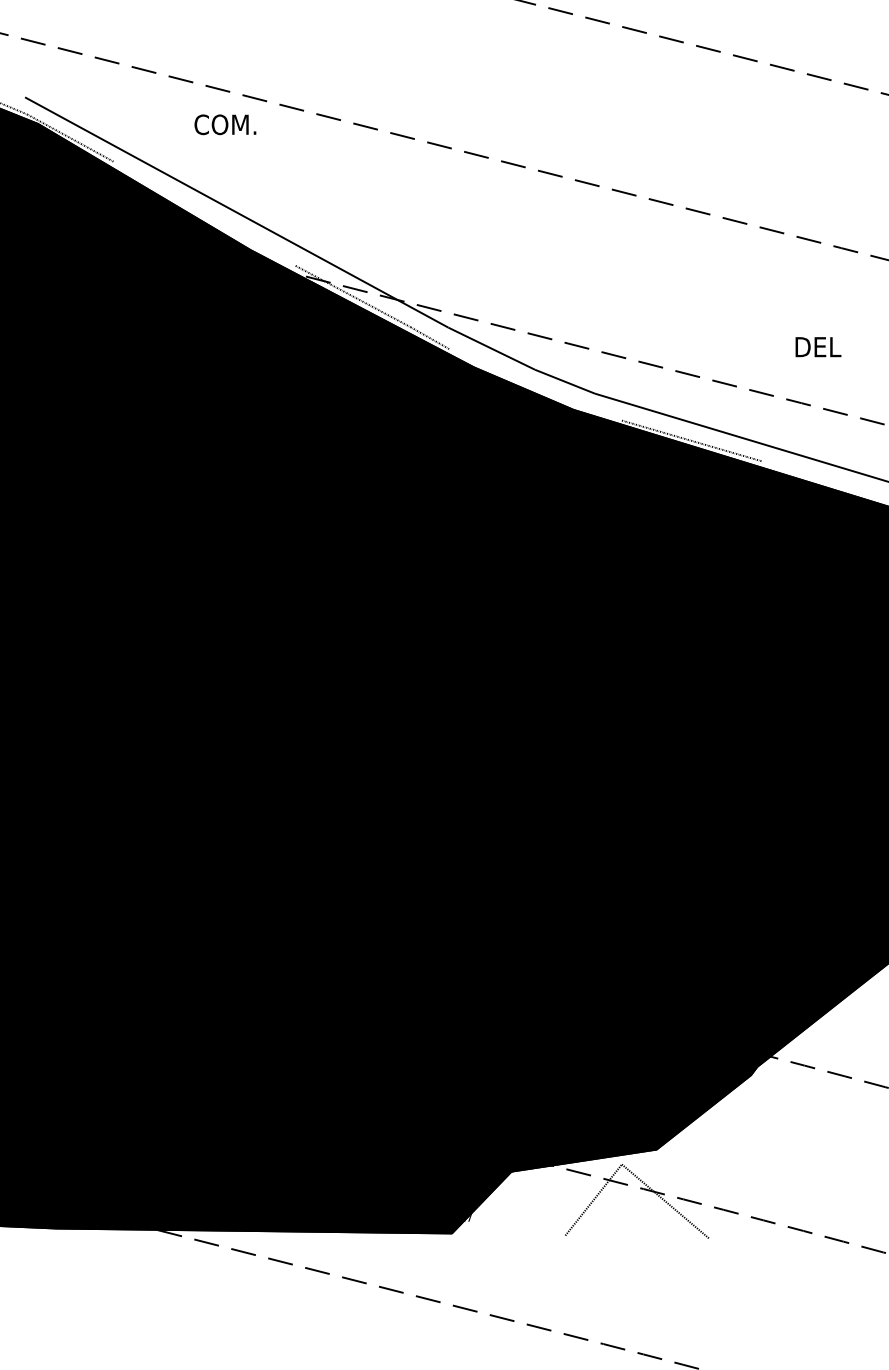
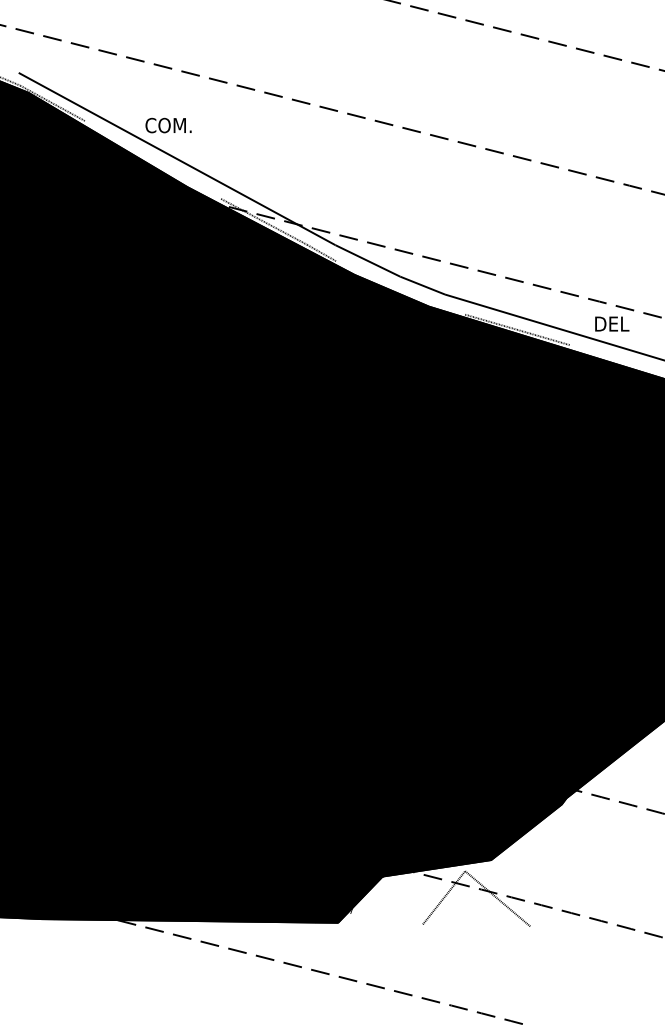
text: (225, 124) -> (168, 125), moved
text: (818, 347) -> (612, 324), moved

